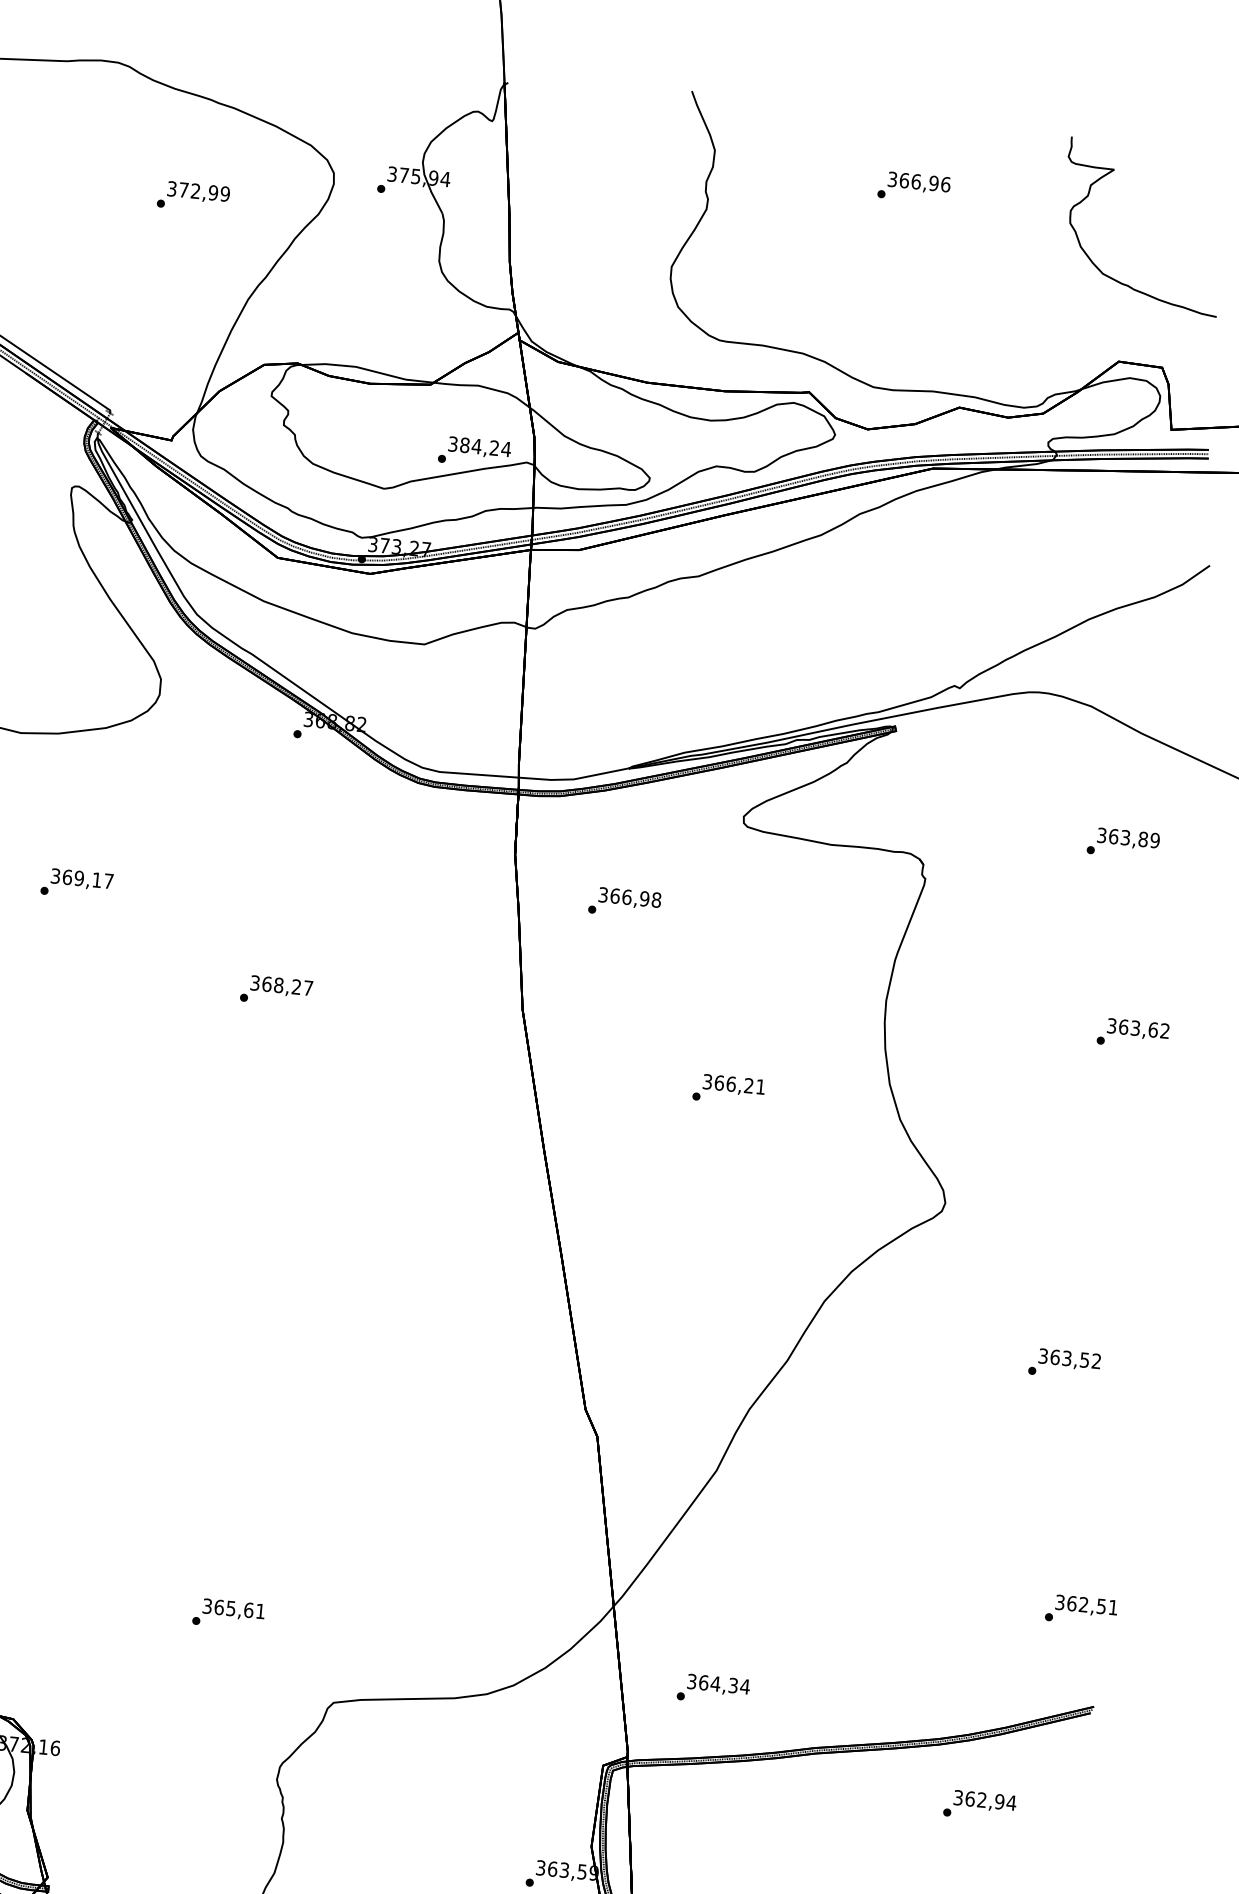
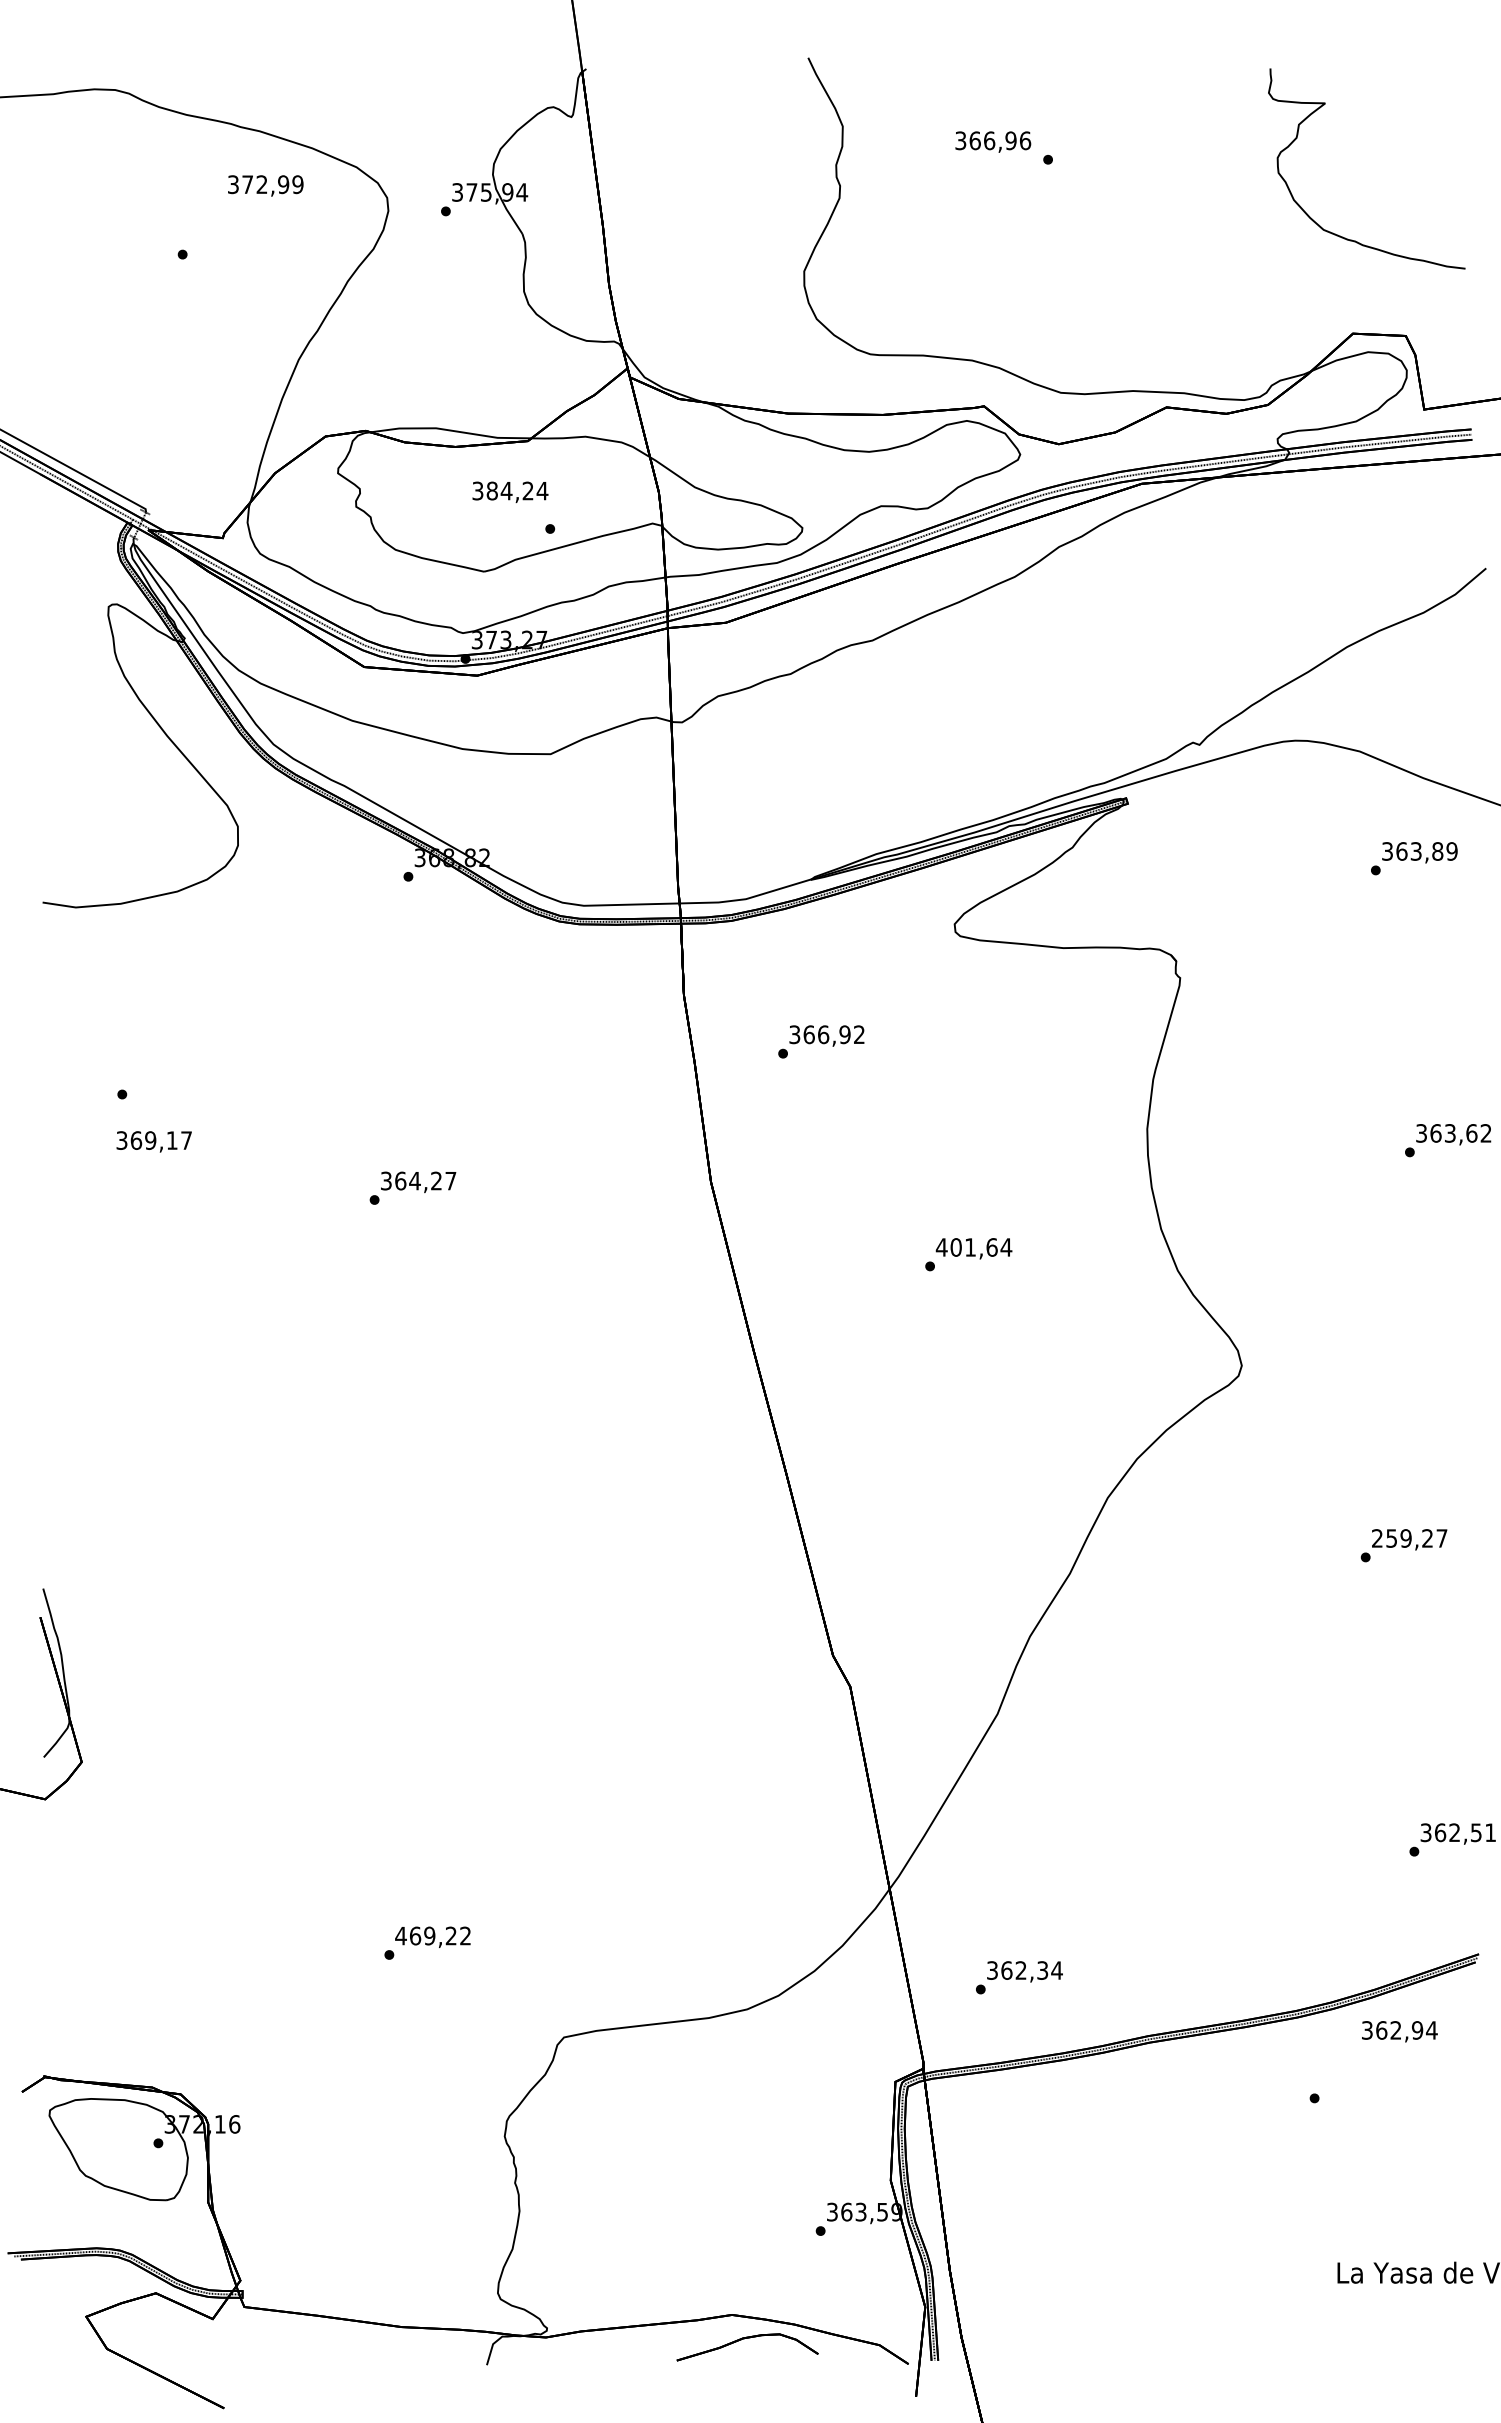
text: (919, 182) -> (993, 141), moved
text: (198, 192) -> (265, 185), moved
text: (479, 447) -> (510, 492), moved
text: (1123, 843) -> (1414, 858), moved
text: (81, 879) -> (153, 1141), moved
text: (656, 899) -> (859, 1034), 366,98 -> 366,92
text: (278, 984) -> (414, 1180), 368,27 -> 364,27
text: (733, 1084) -> (973, 1247), 366,21 -> 401,64
text: (1069, 1358) -> (1409, 1538), 363,52 -> 259,27
text: (233, 1608) -> (432, 1935), 365,61 -> 469,22
text: (715, 1683) -> (1021, 1970), 364,34 -> 362,34
text: (984, 1801) -> (1399, 2031), moved

